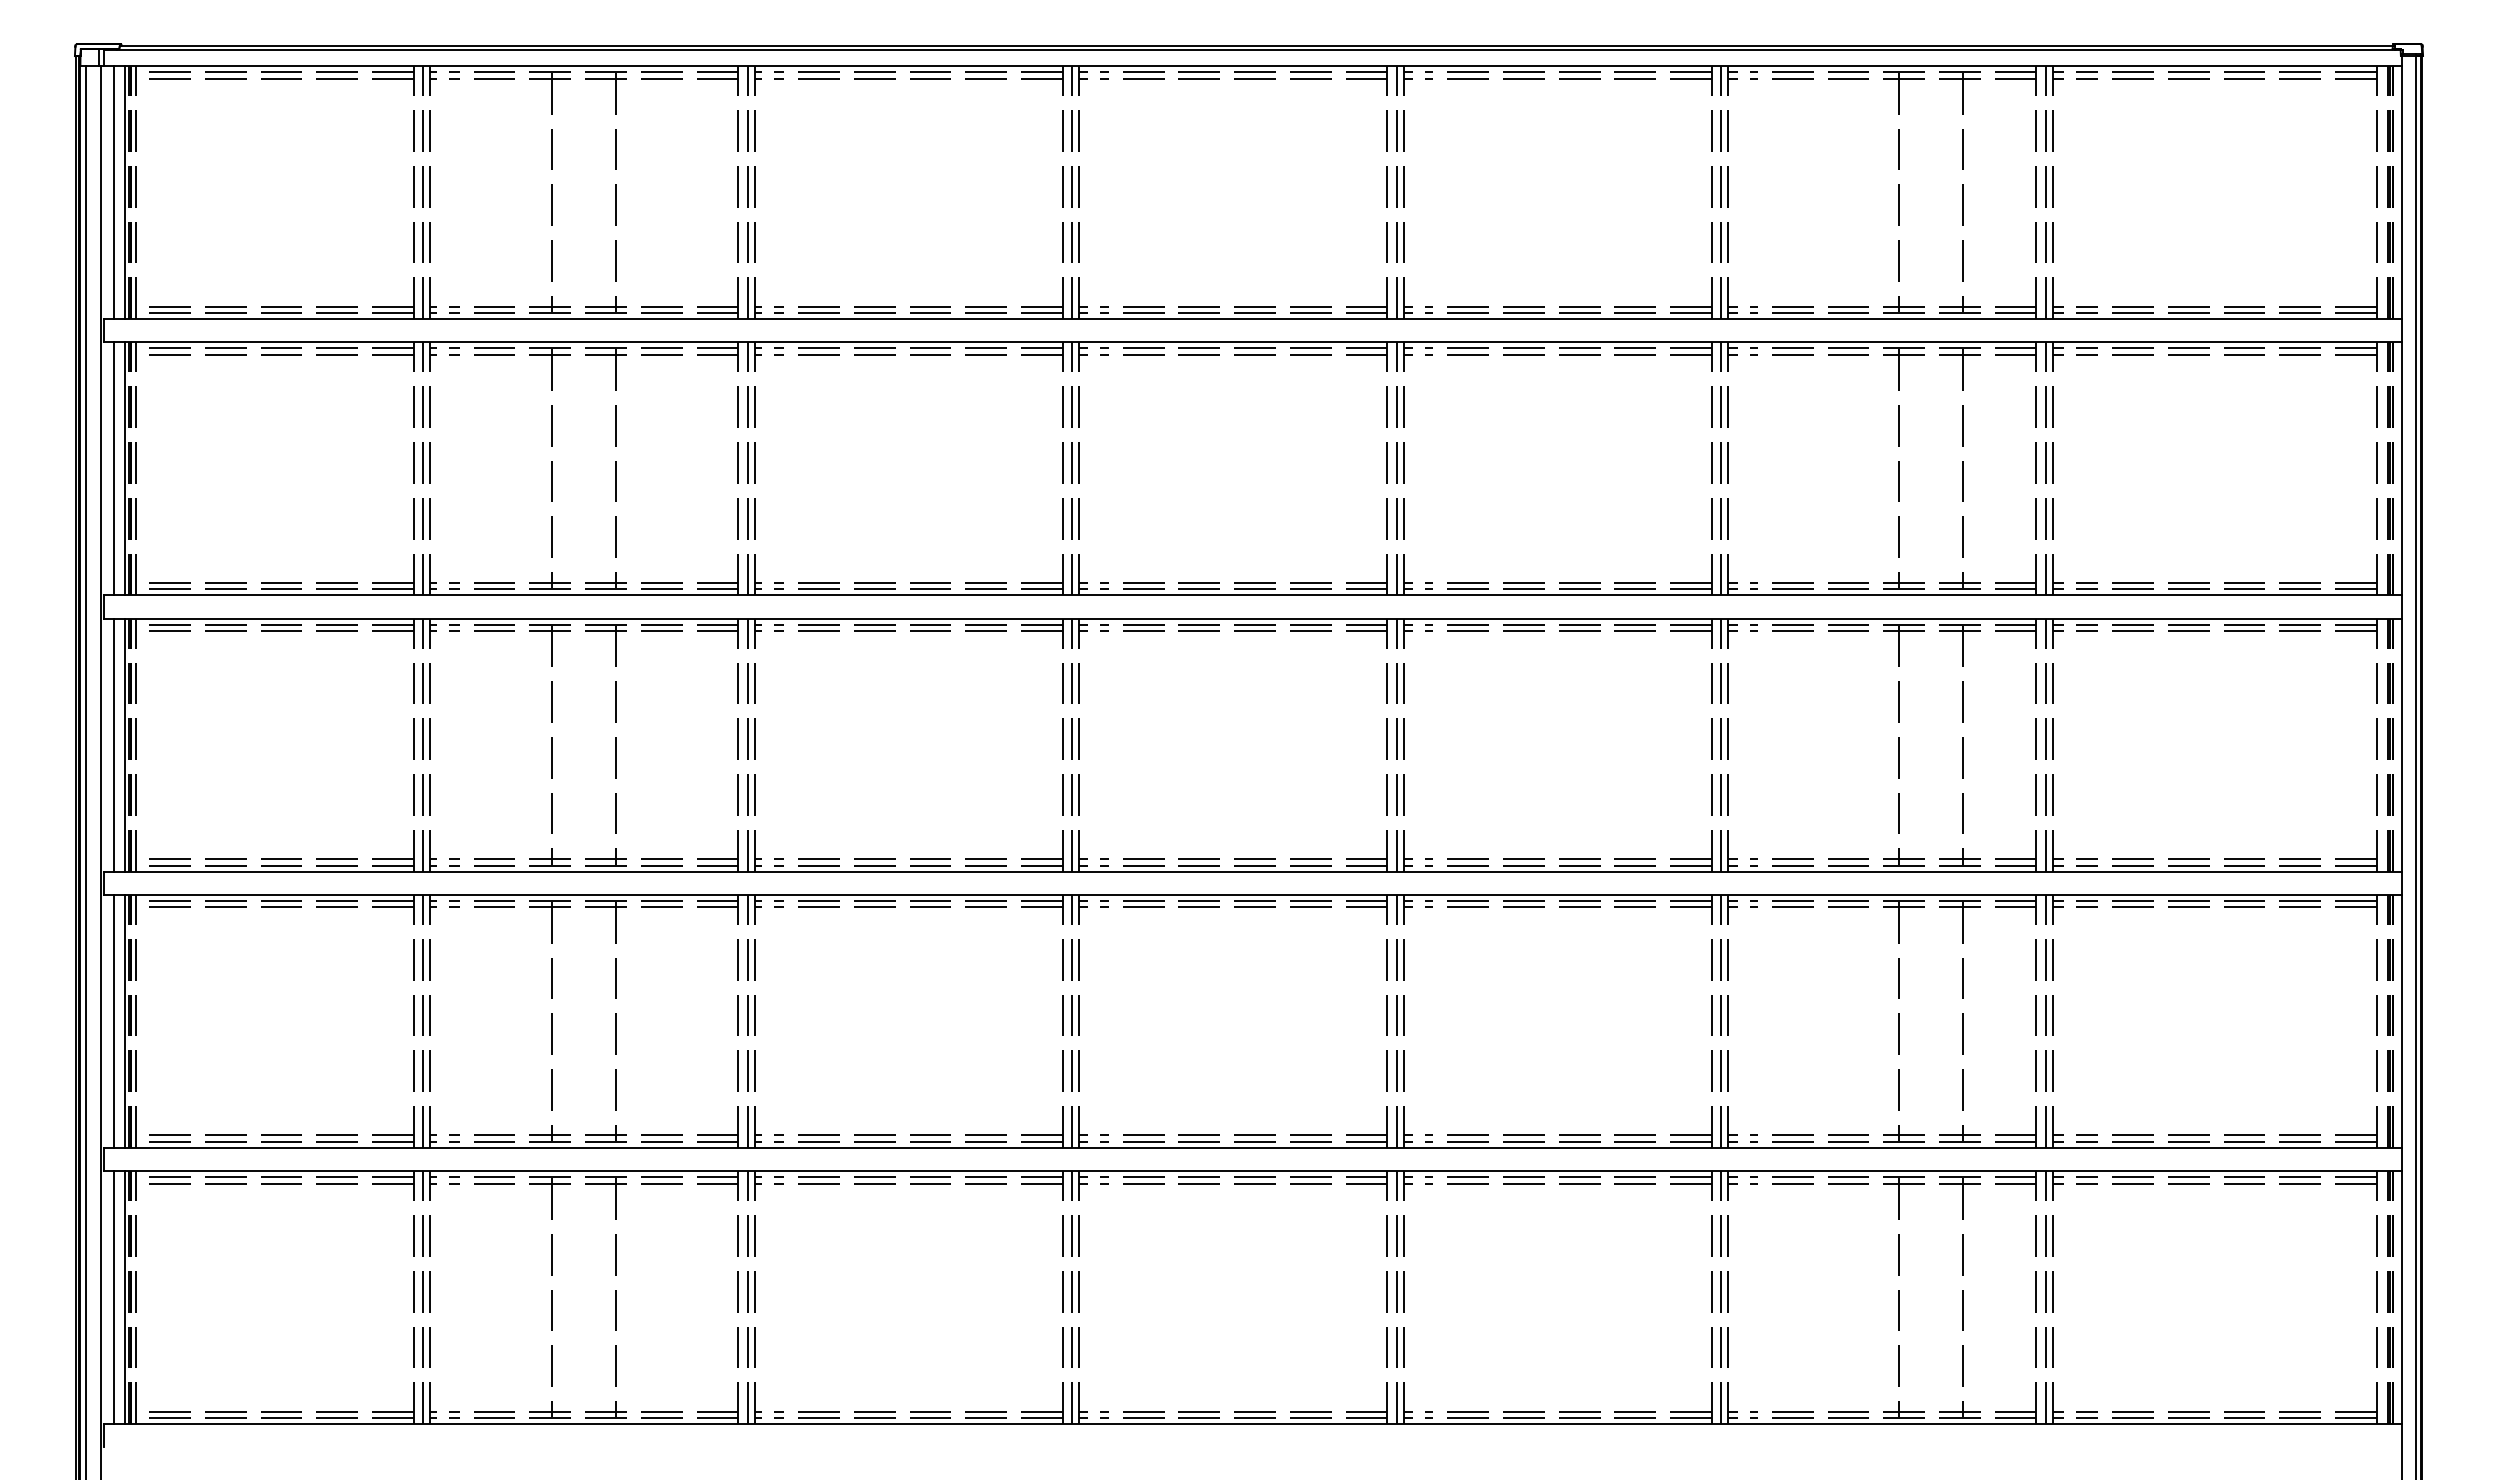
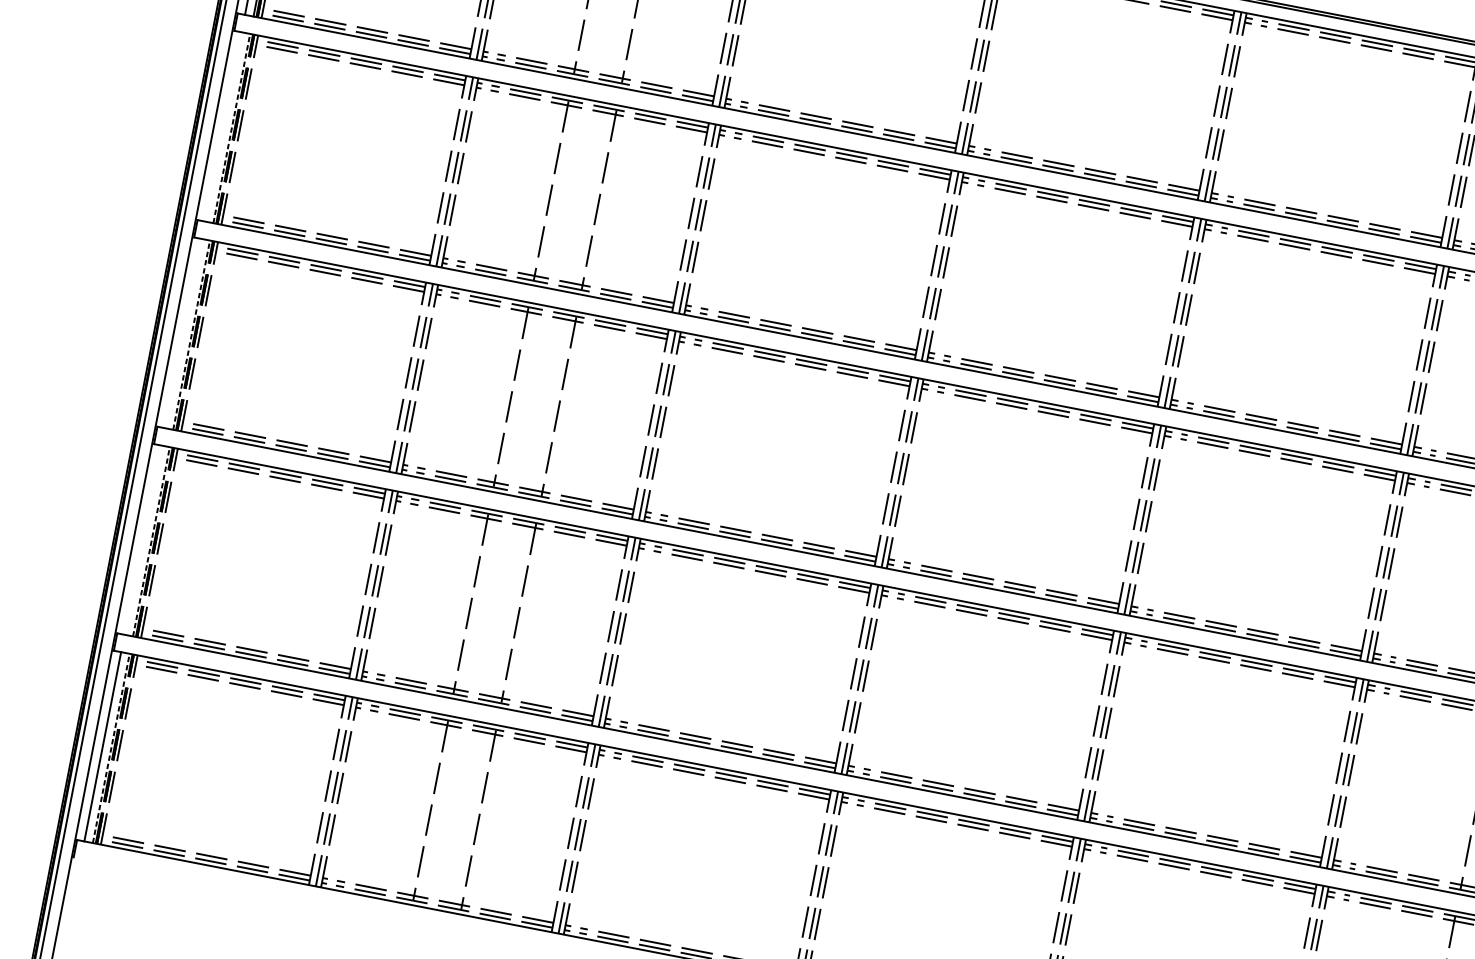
line: (113, 468) -> (223, 126), removed
line: (124, 468) -> (231, 128), solid -> dashed
line: (113, 744) -> (183, 333), removed
line: (124, 745) -> (191, 335), solid -> dashed
line: (113, 1020) -> (143, 539), removed
line: (124, 1021) -> (151, 541), solid -> dashed
line: (124, 1297) -> (110, 748), solid -> dashed

